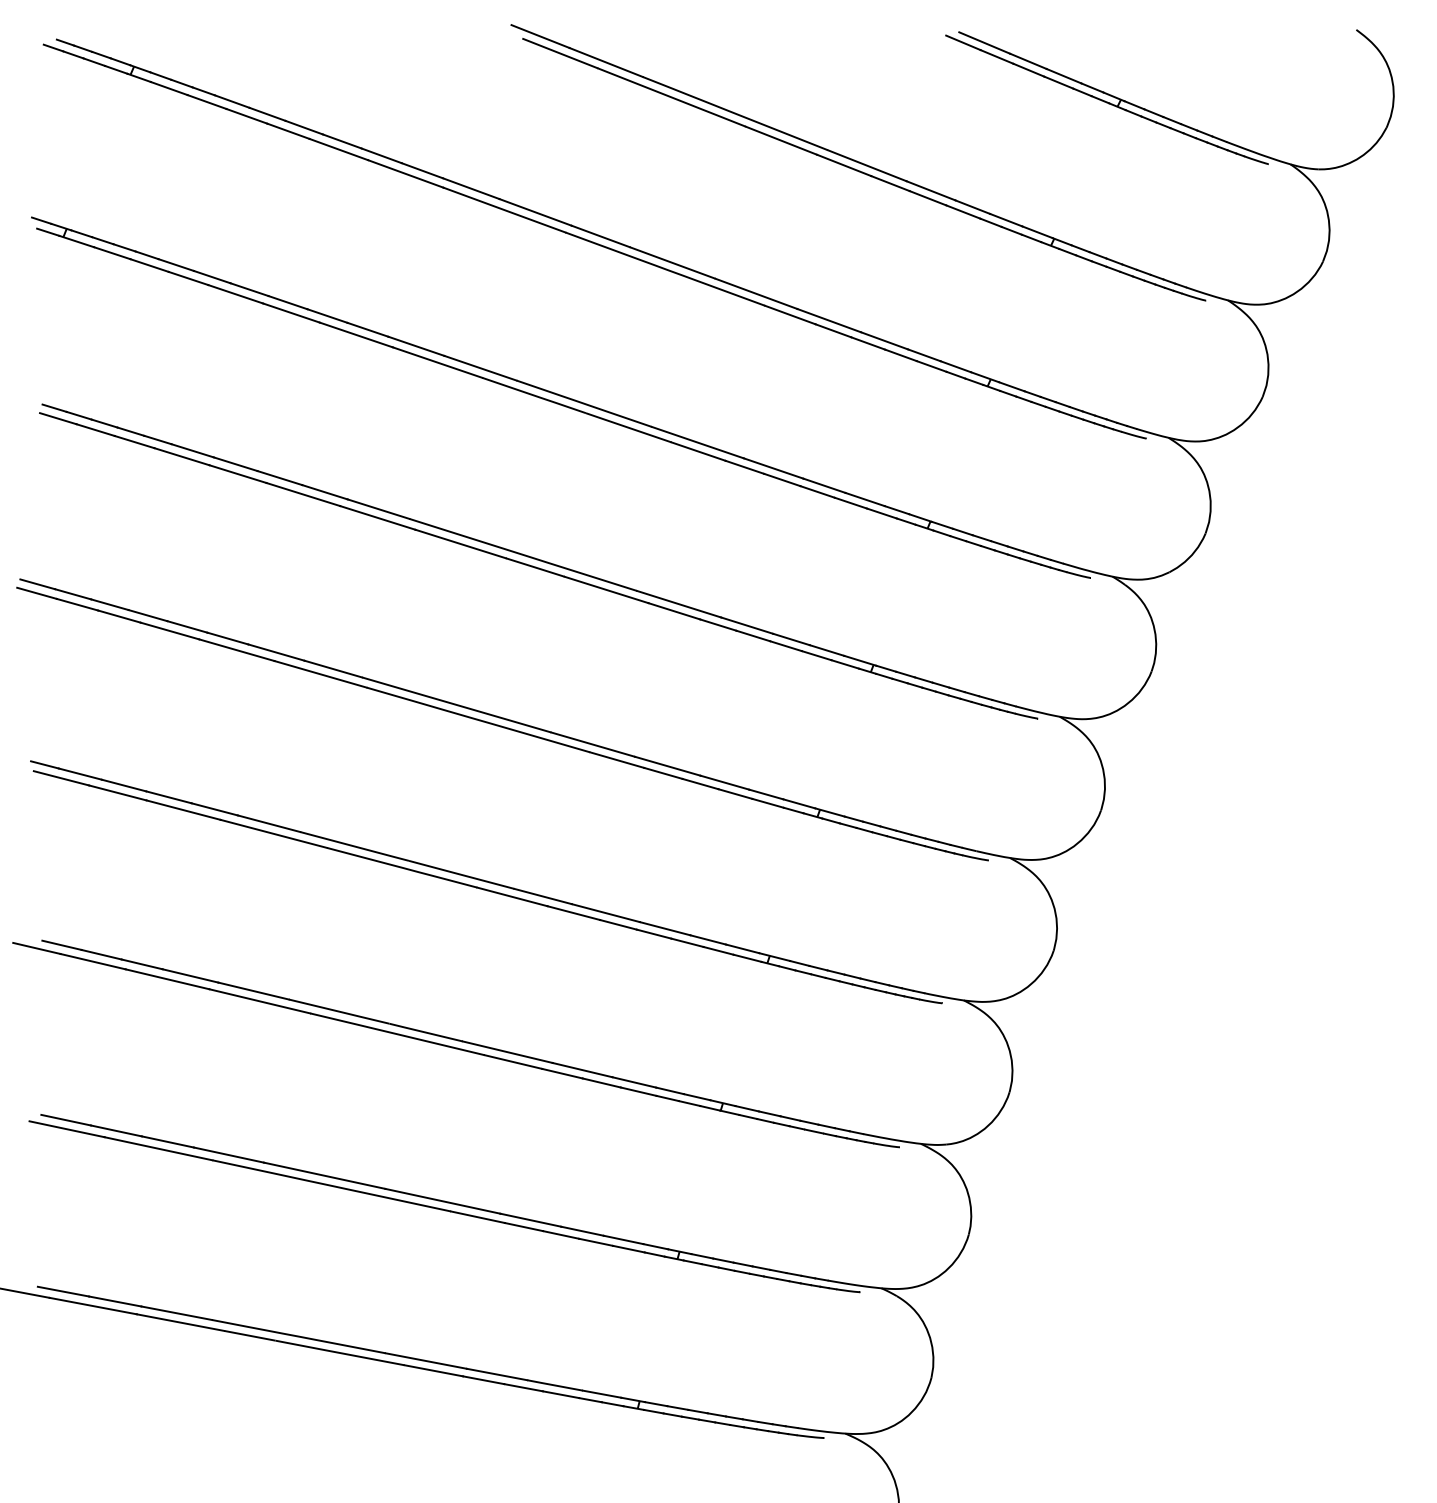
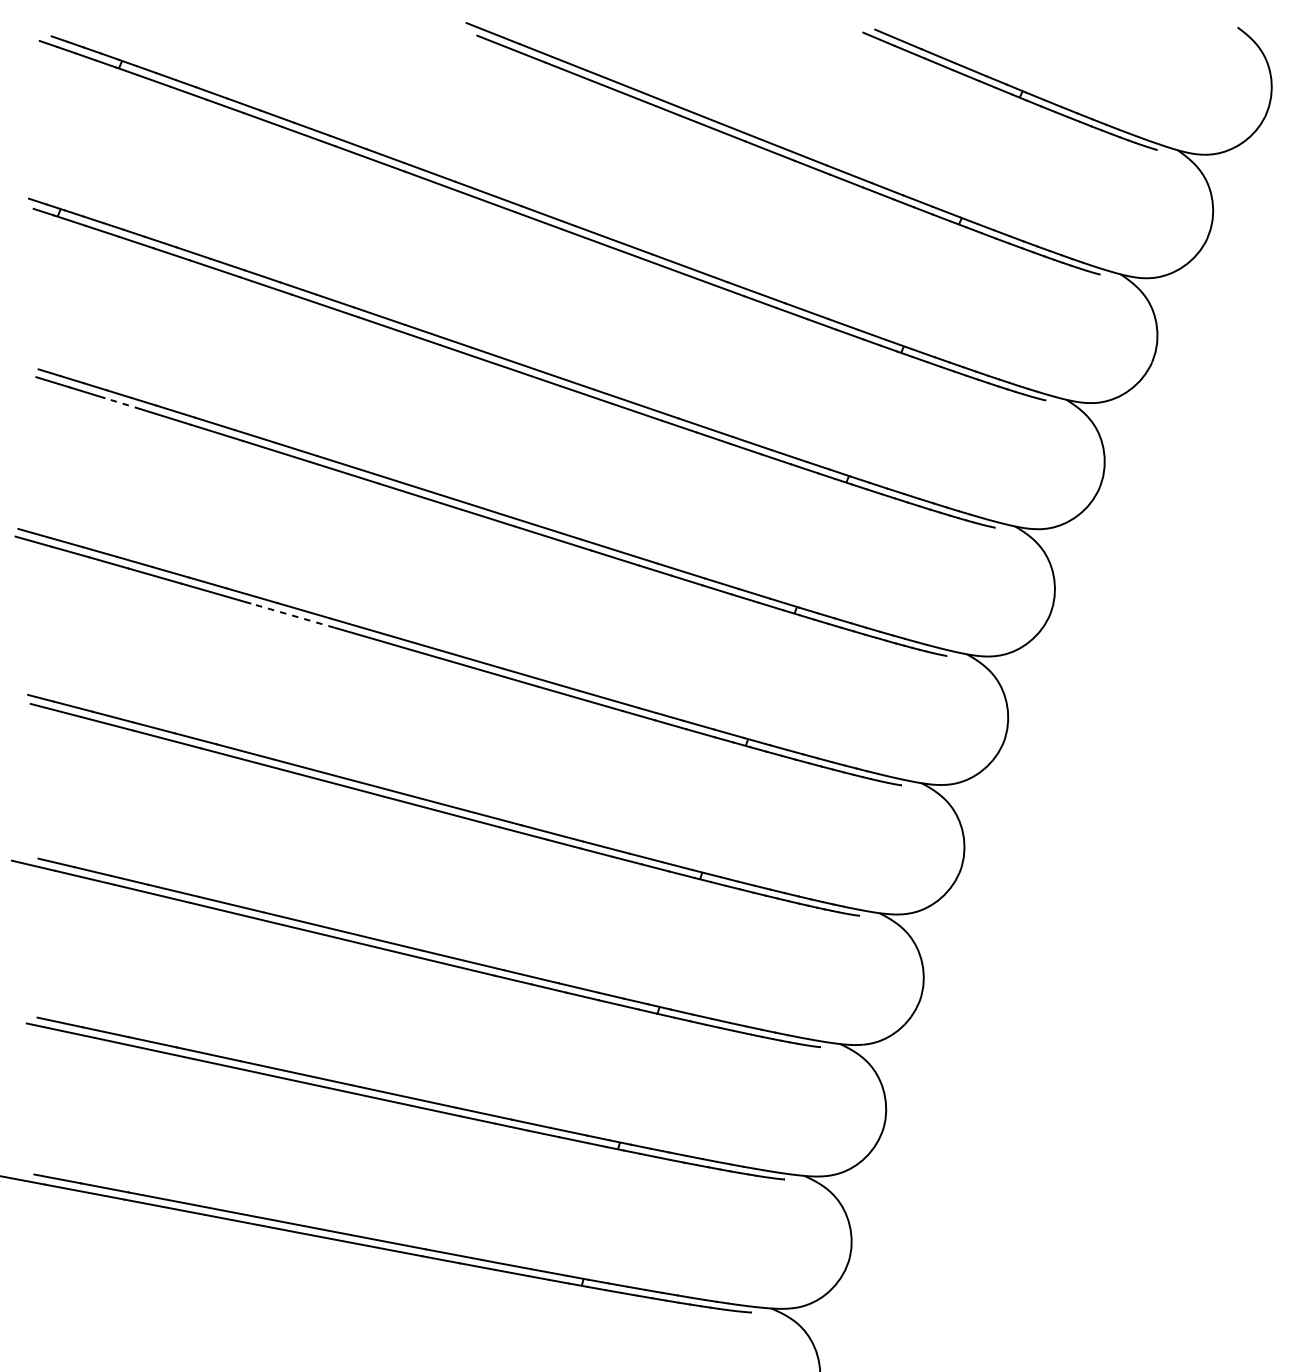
line: (134, 442) -> (122, 404), solid -> dashed
line: (320, 674) -> (292, 615), solid -> dashed

